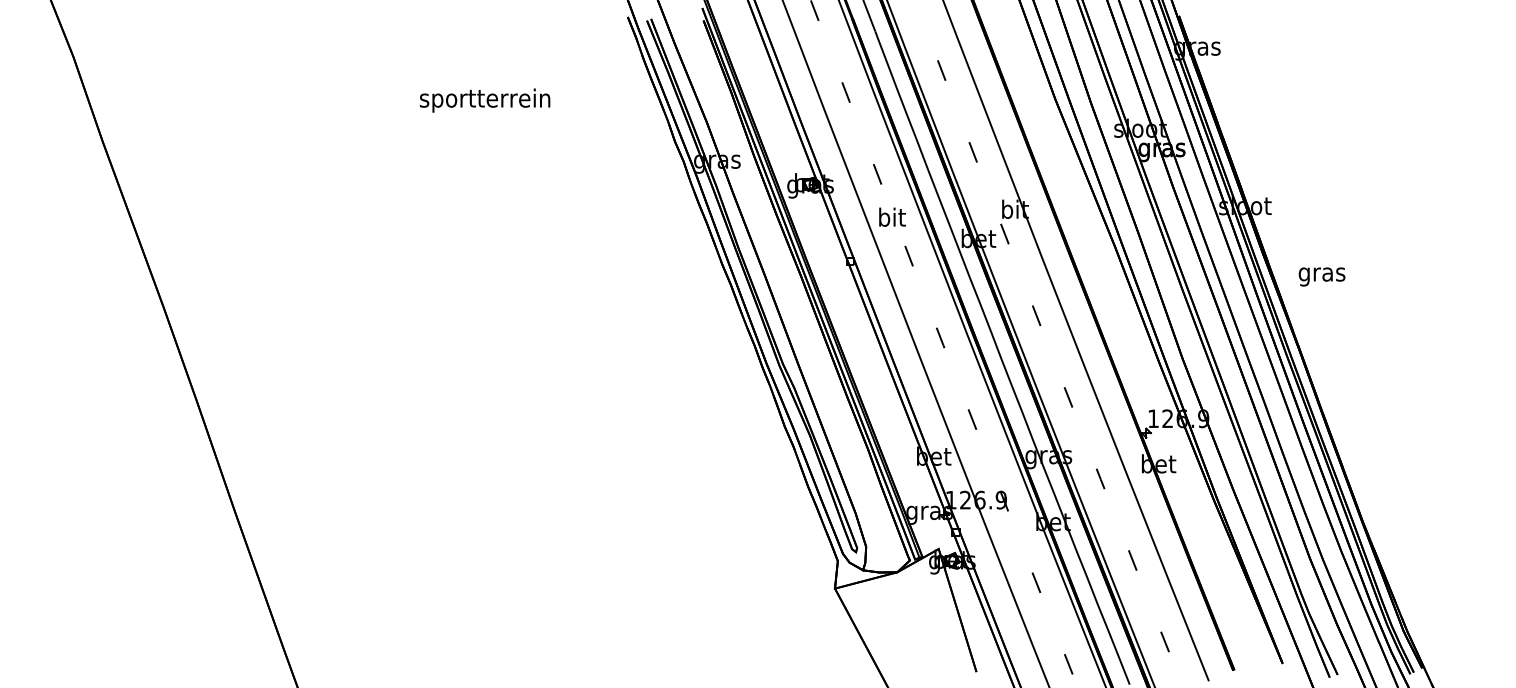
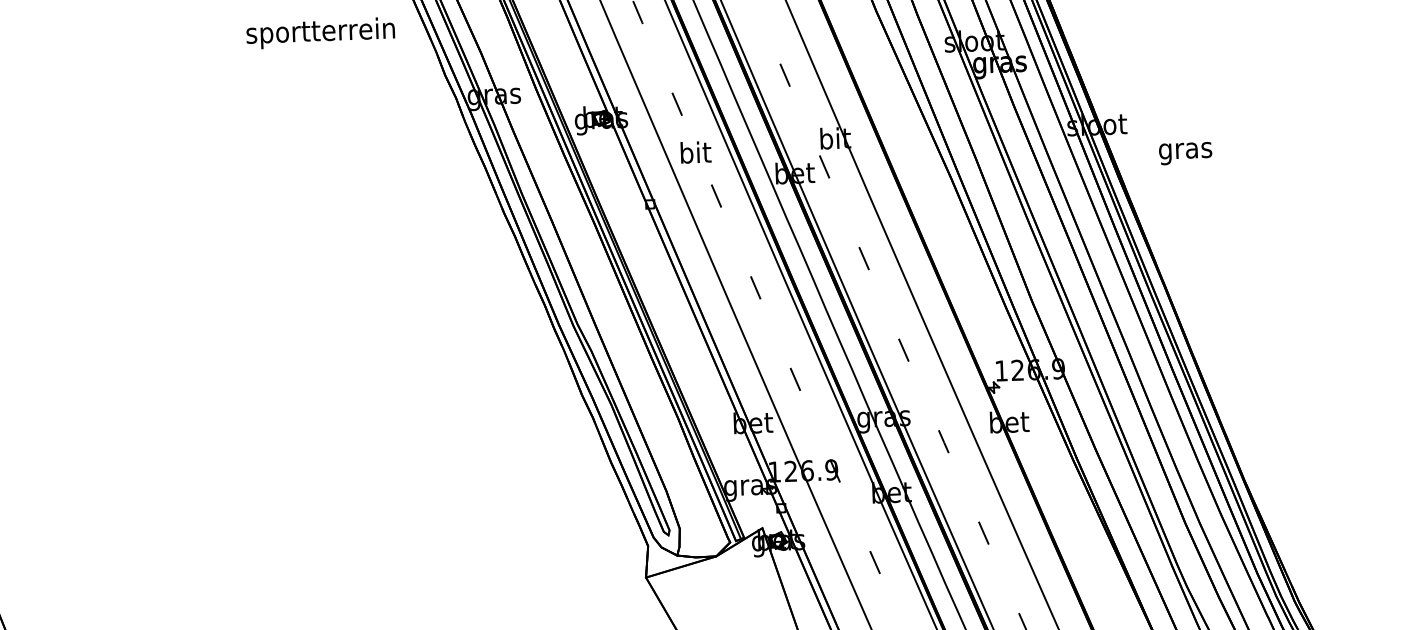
text: (484, 100) -> (320, 33), moved
text: (1321, 276) -> (1184, 153), moved

